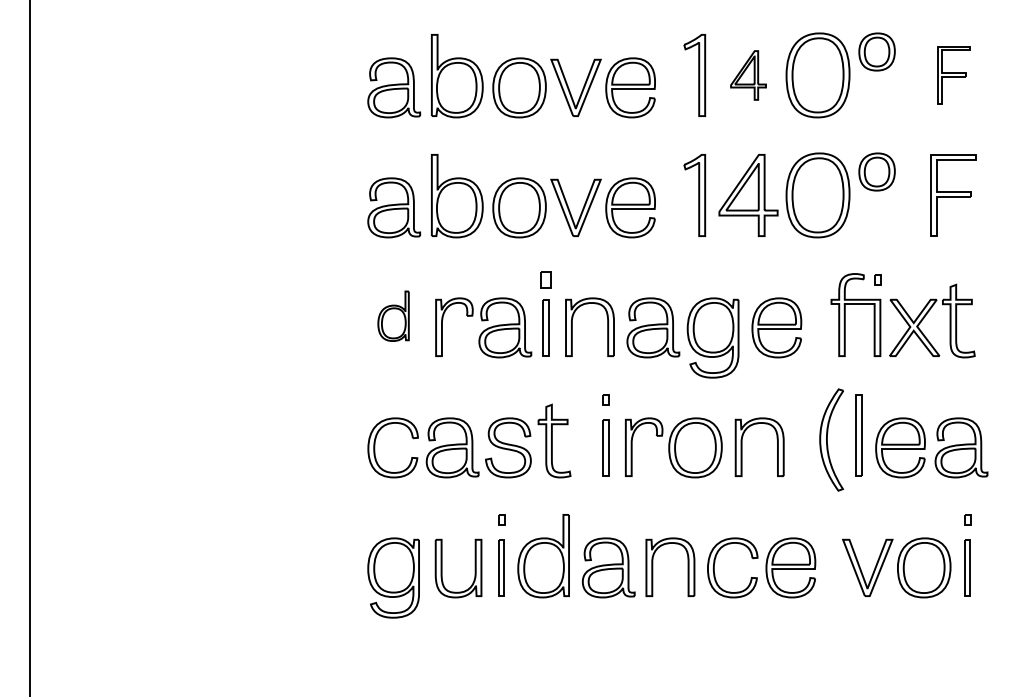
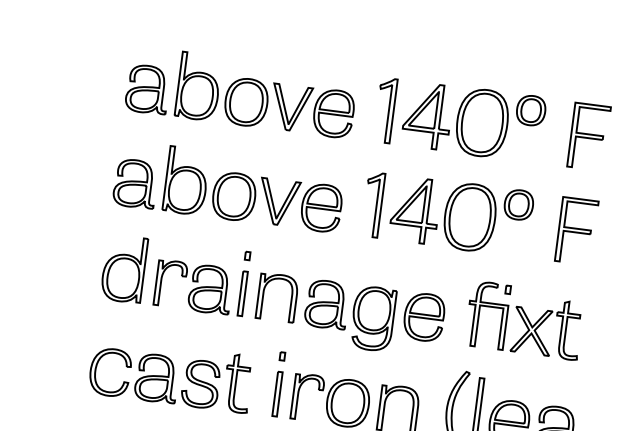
part: (748, 75) -> (427, 115), size x1.67
part: (953, 75) -> (588, 136), size x1.43
part: (545, 279) -> (247, 255), size x0.62
part: (393, 316) -> (124, 269), size x1.67

